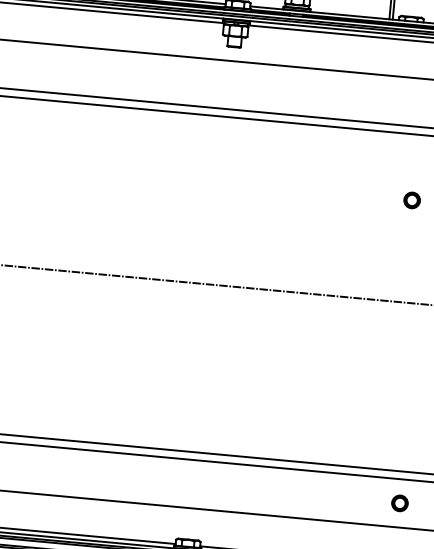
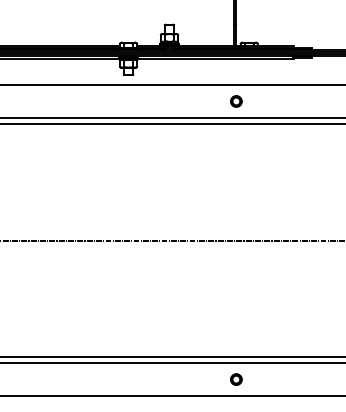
part: (412, 200) -> (236, 101), moved
part: (400, 503) -> (236, 379), moved

